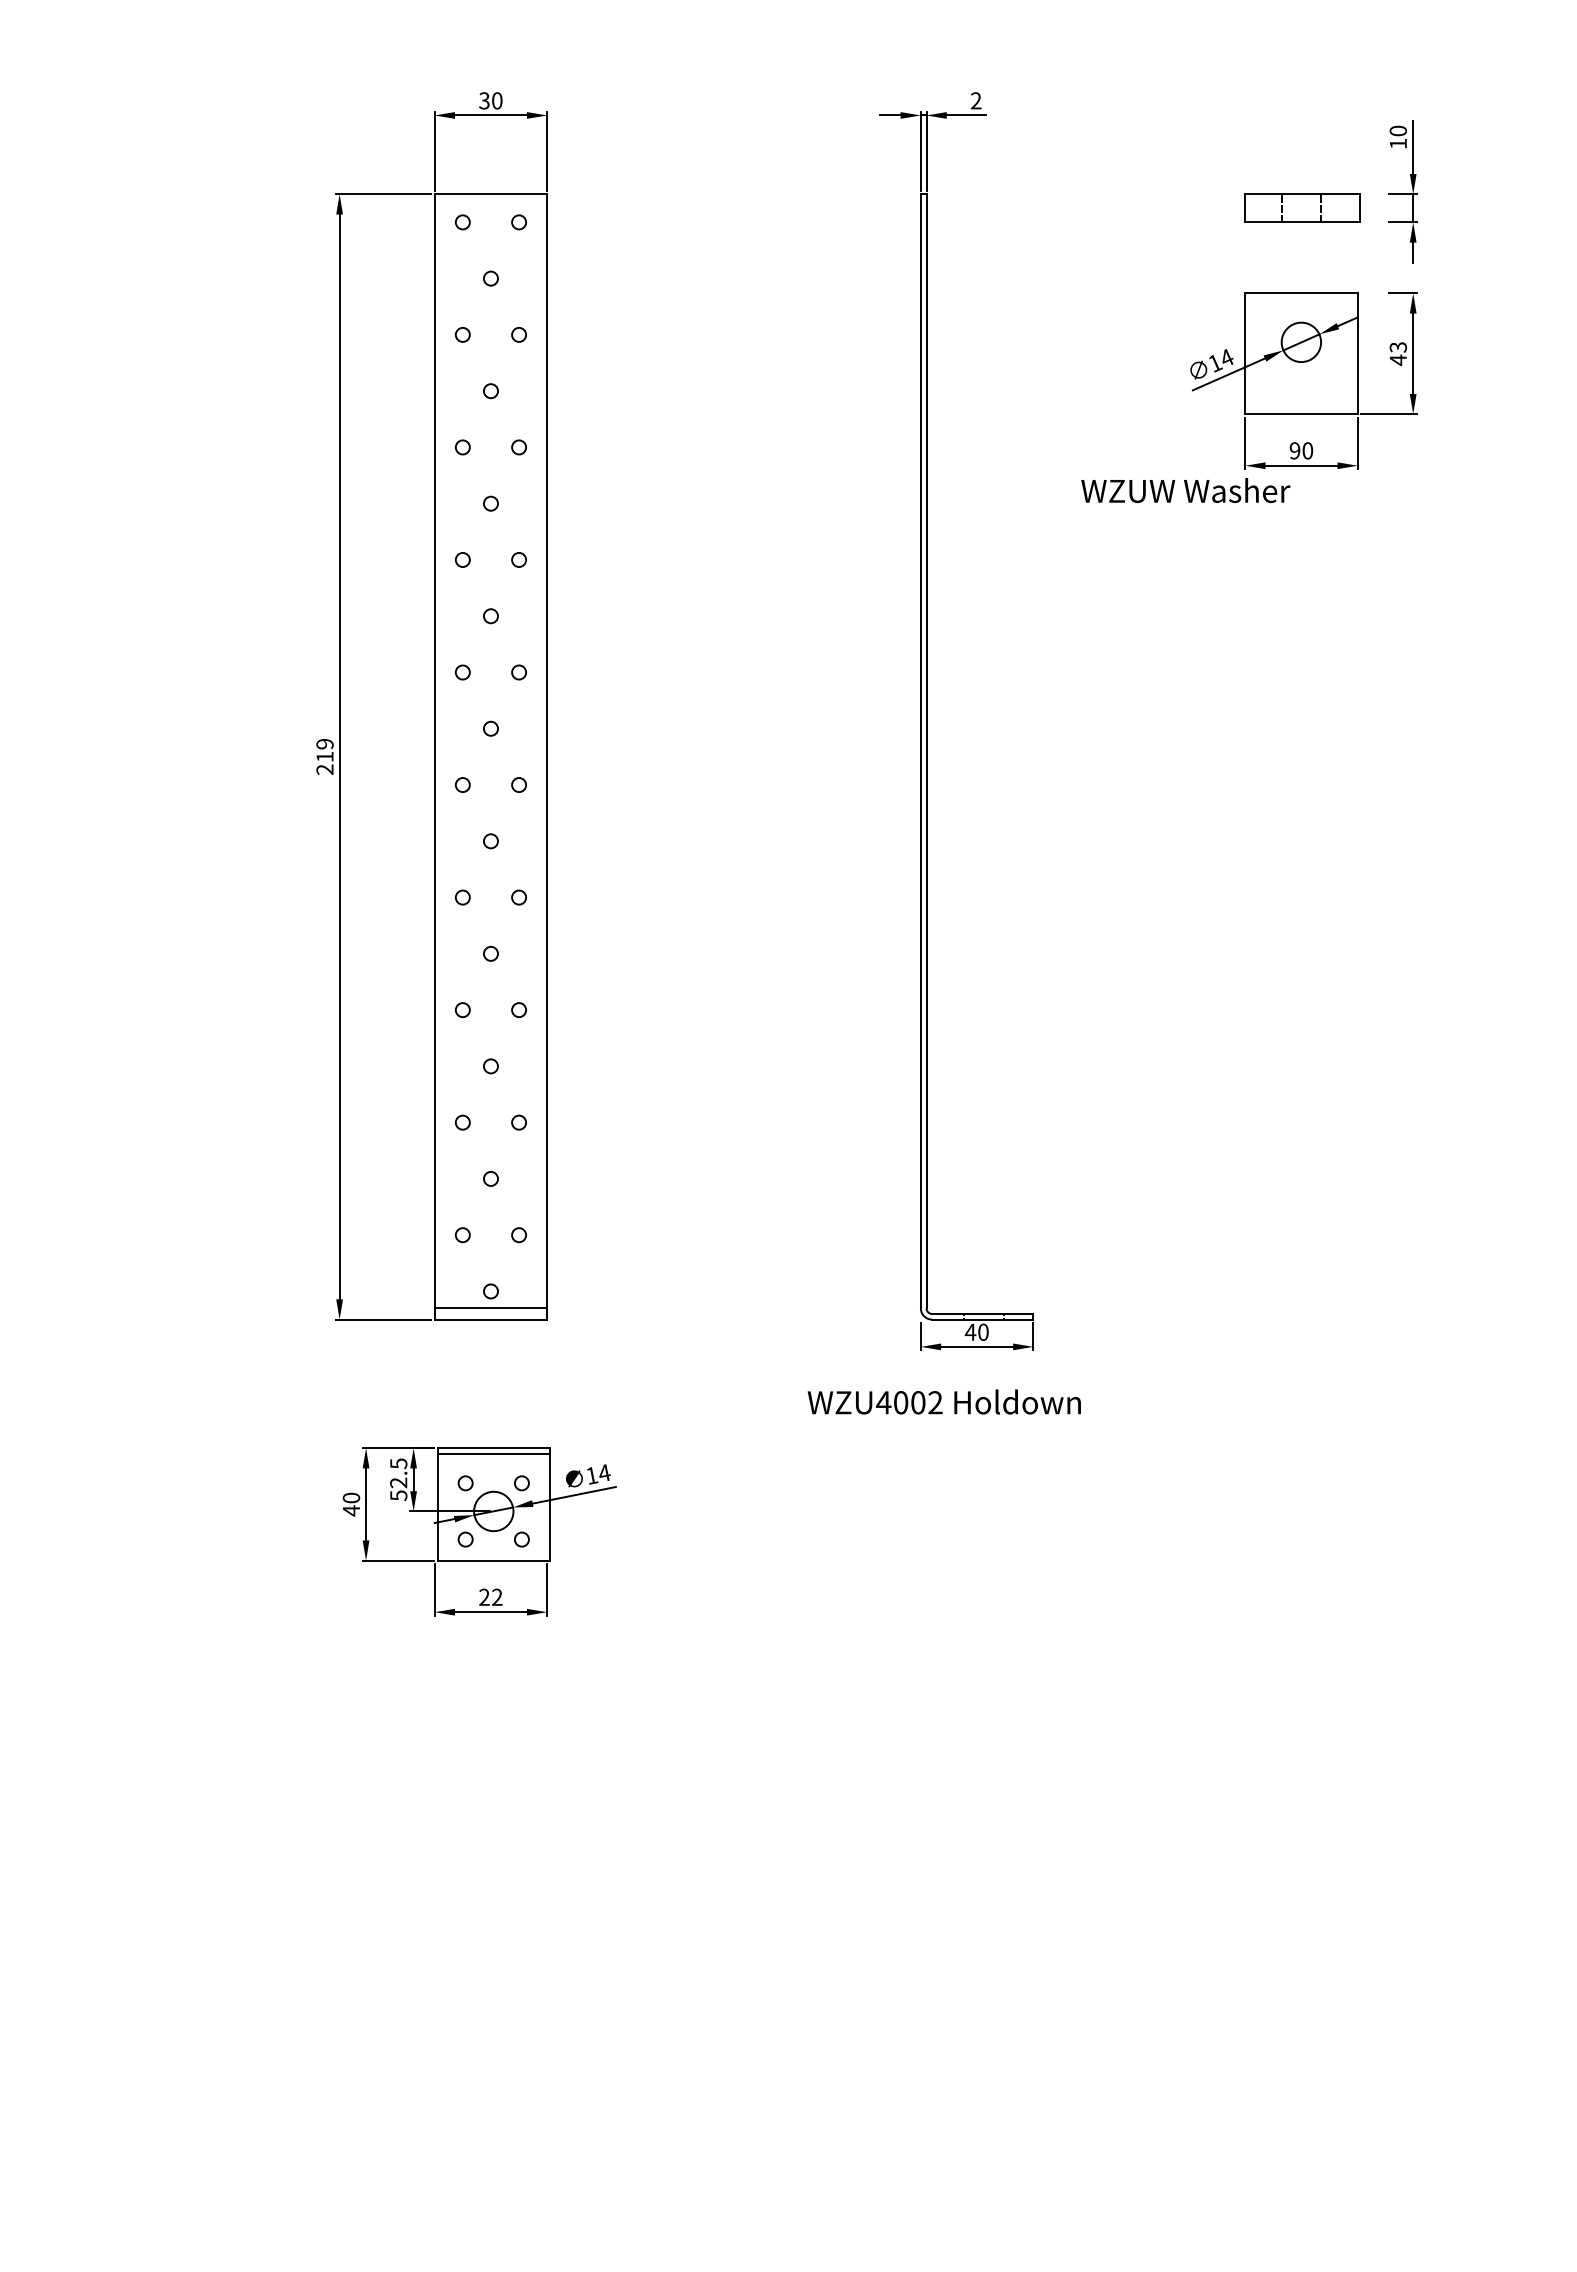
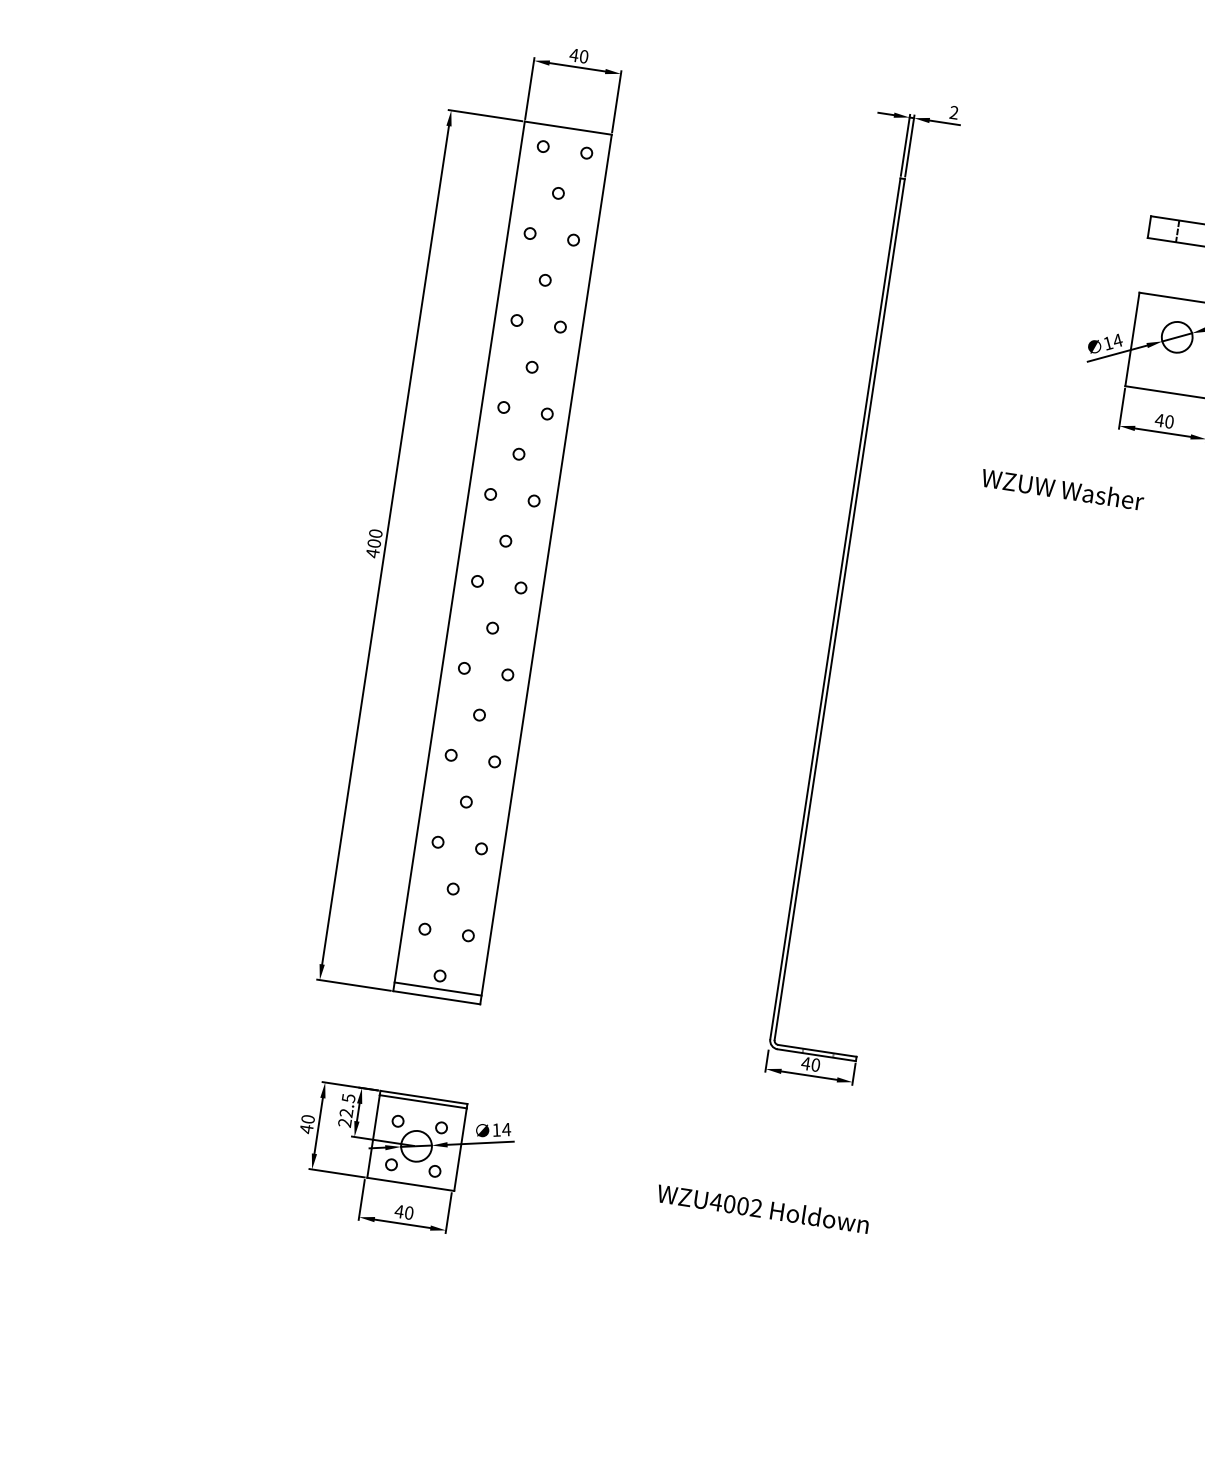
text: (484, 100) -> (574, 54), 30 -> 40
text: (1294, 450) -> (1159, 420), 90 -> 40
text: (1185, 490) -> (1062, 489), moved
text: (324, 756) -> (373, 543), 219 -> 400
text: (943, 1401) -> (762, 1208), moved
text: (398, 1495) -> (344, 1122), 52.5 -> 22.5
text: (490, 1596) -> (404, 1211), 22 -> 40

